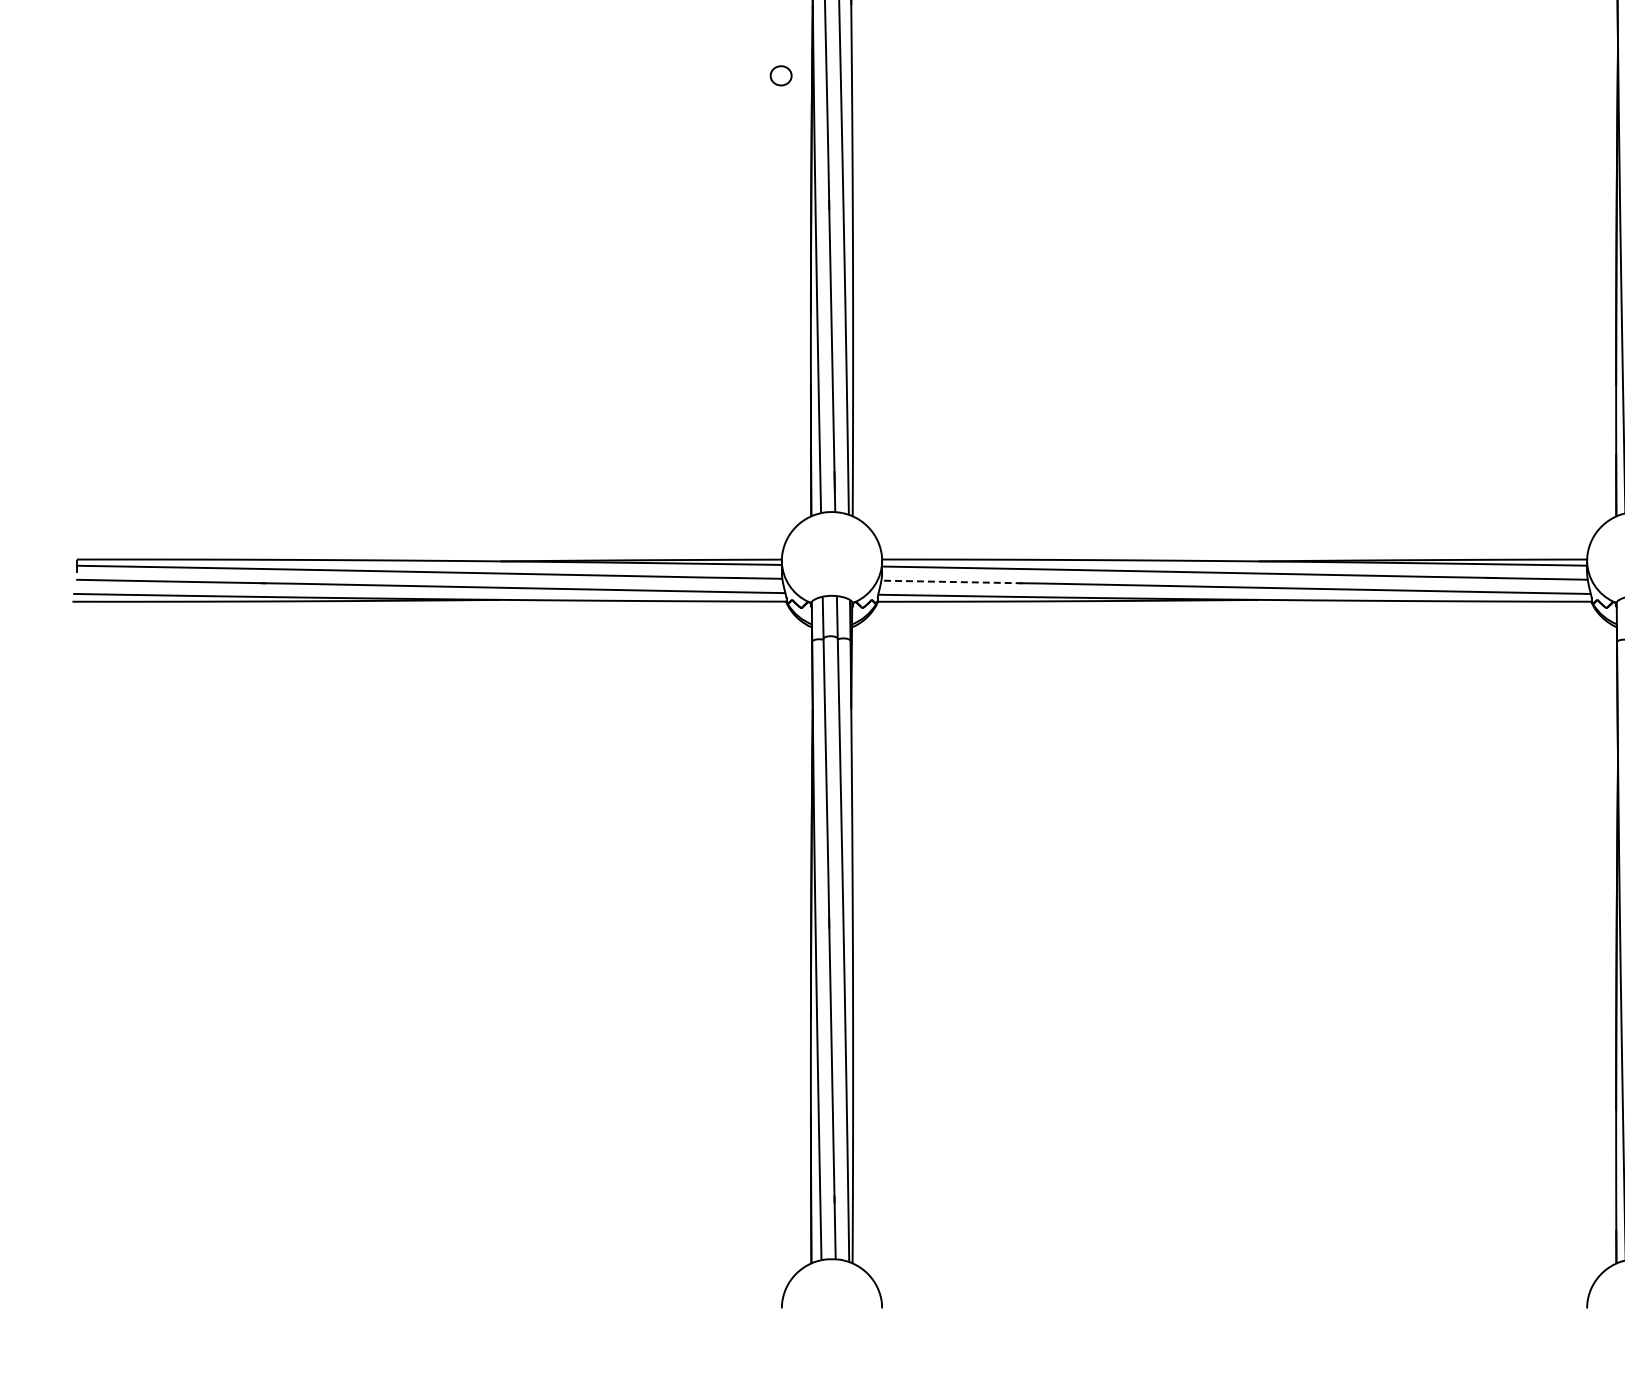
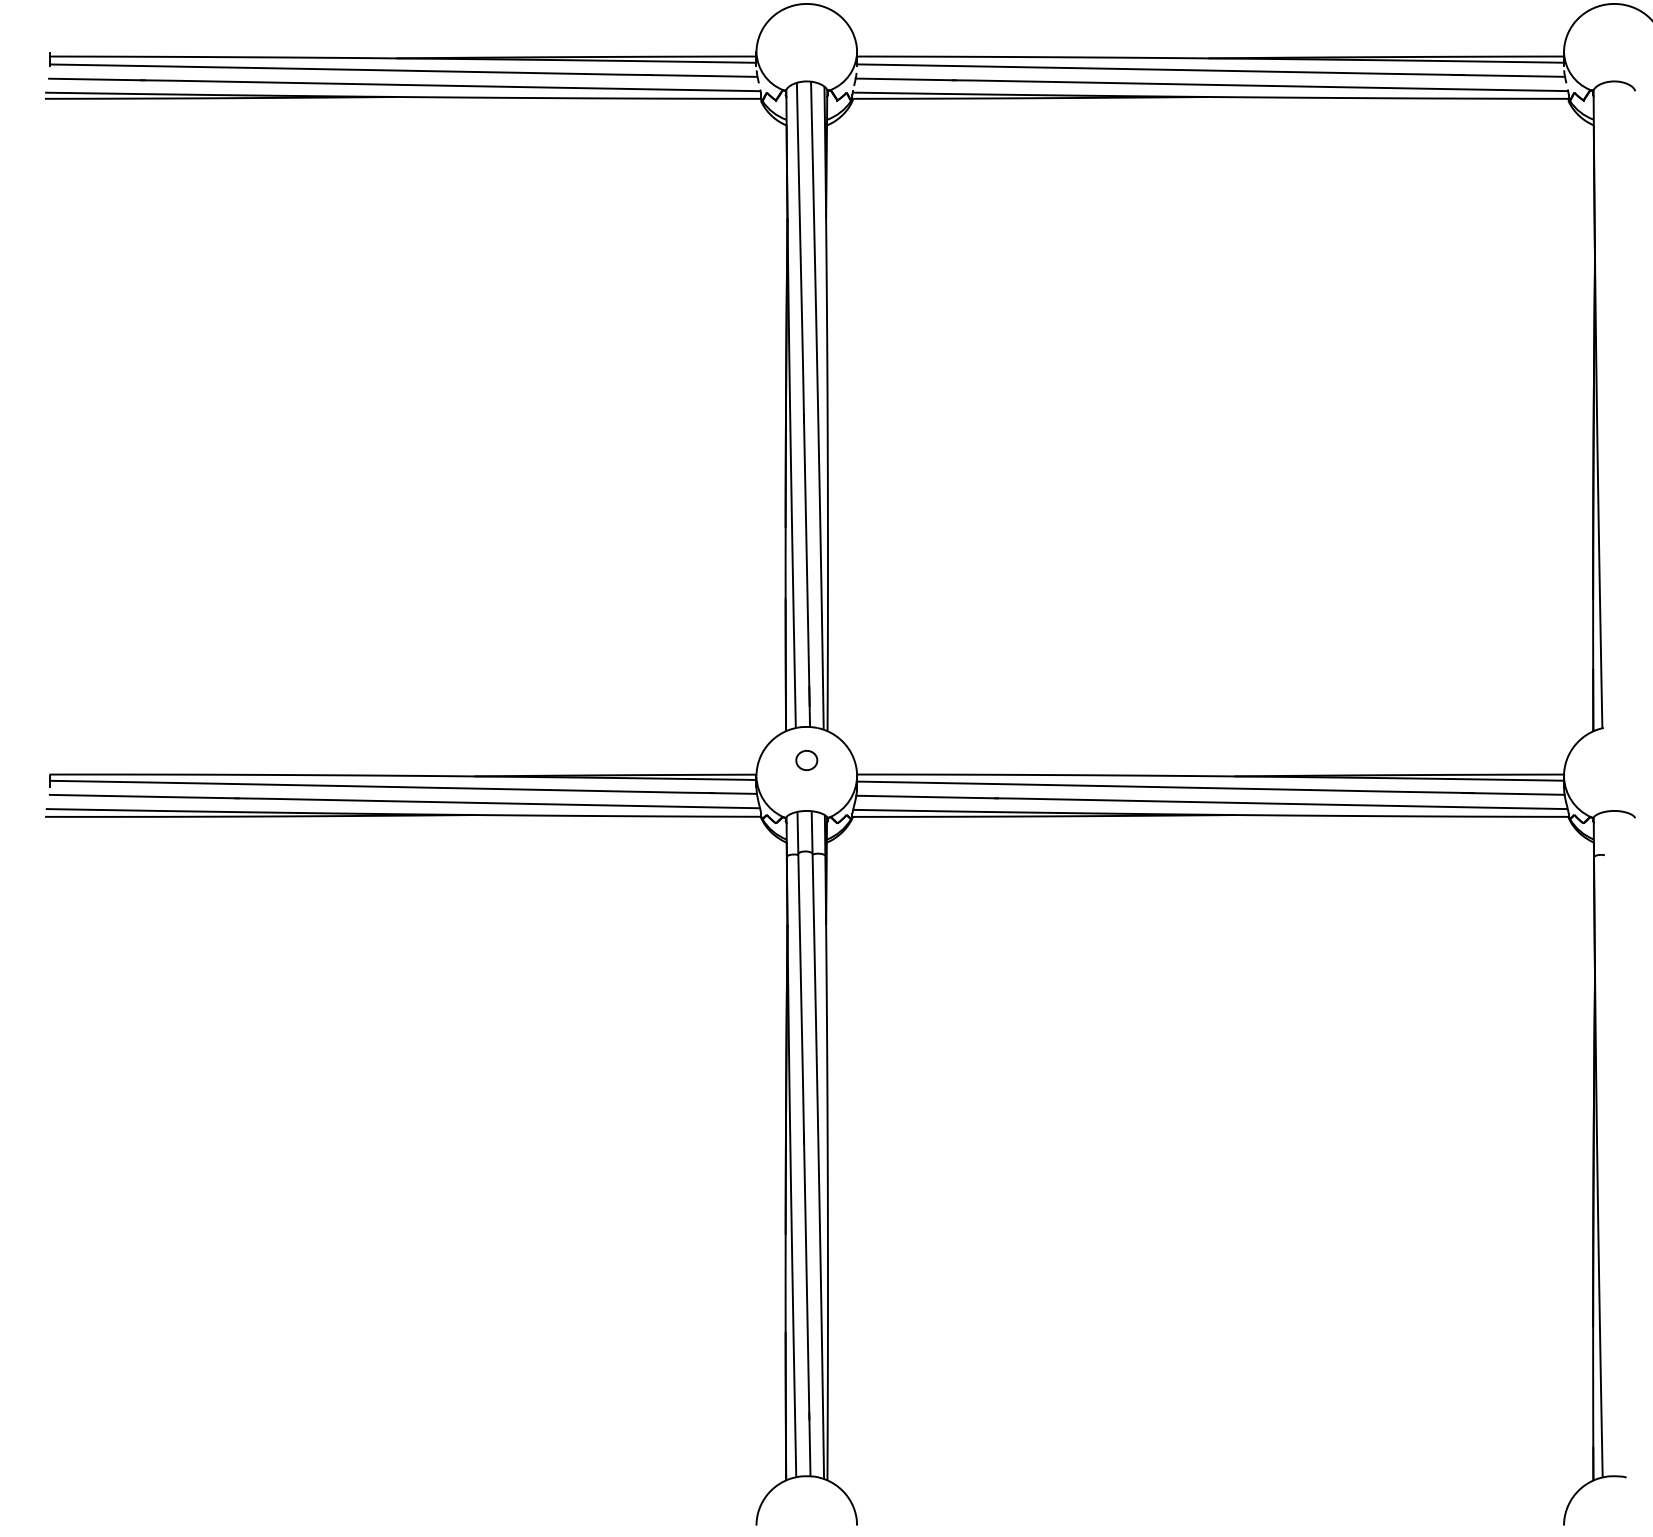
part: (780, 75) -> (806, 760), moved
line: (952, 582) -> (927, 797), dashed -> solid

